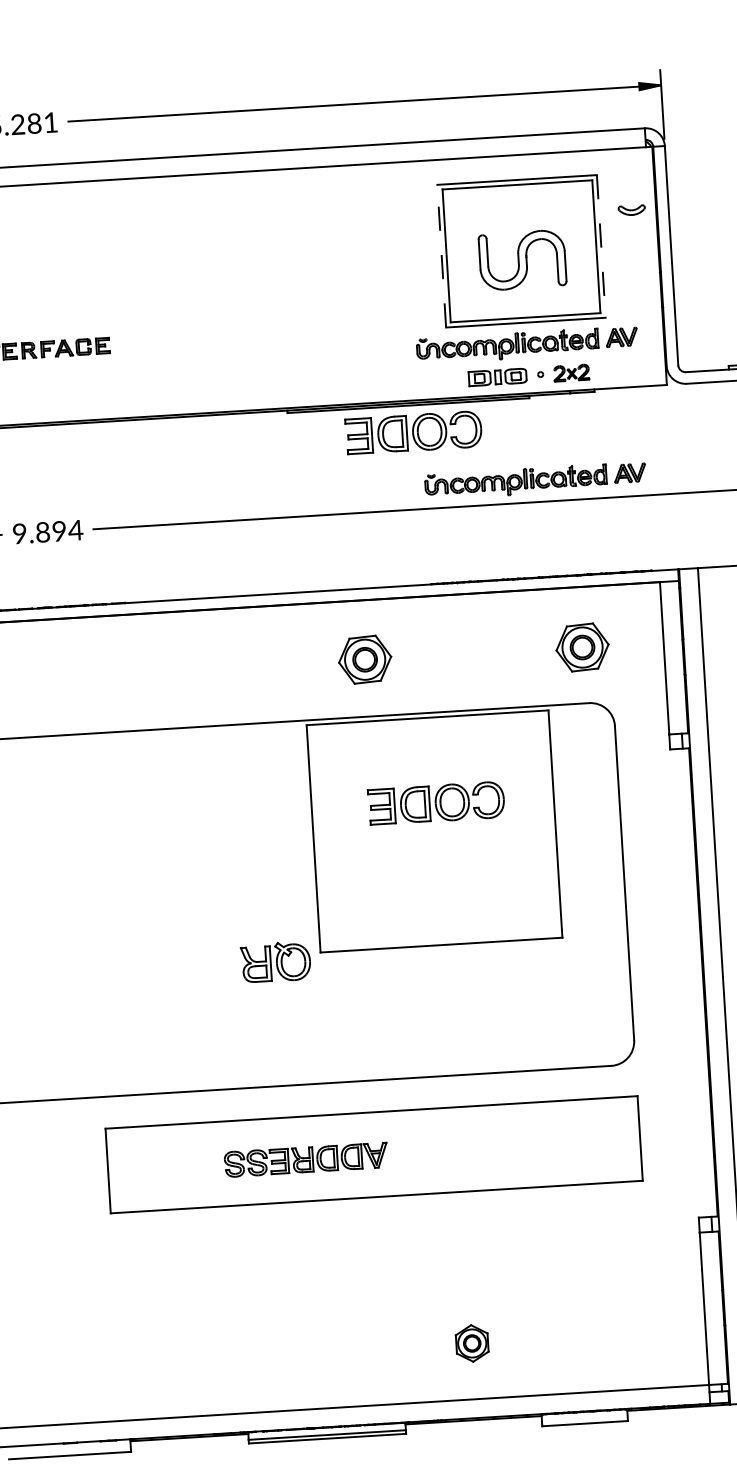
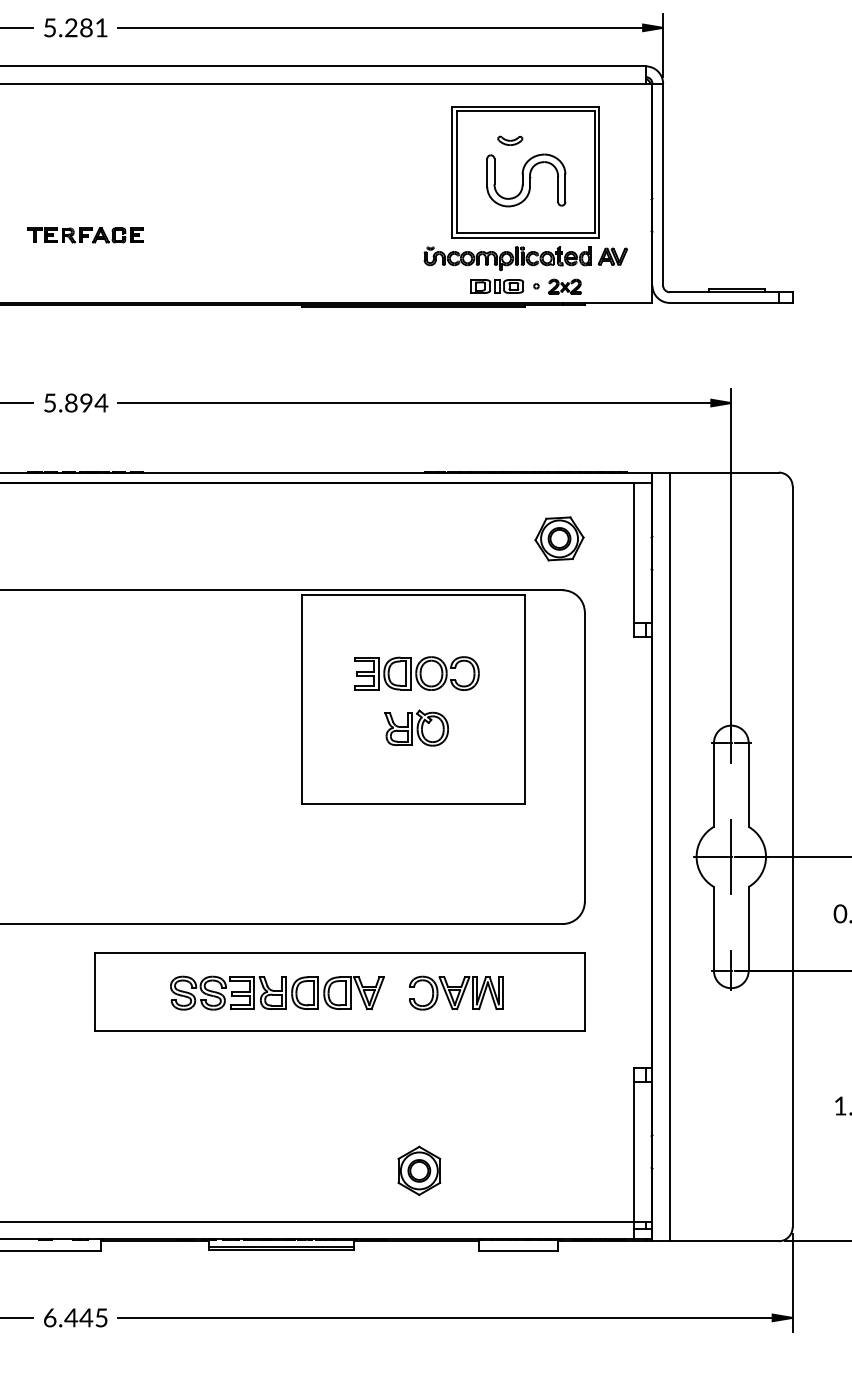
part: (632, 209) -> (510, 140), moved
line: (601, 246) -> (599, 172), dashed -> solid
line: (441, 256) -> (452, 172), dashed -> solid
part: (413, 432) -> (416, 332), removed
part: (535, 480) -> (525, 383), removed
text: (19, 533) -> (49, 402), 9.894 -> 5.894
part: (365, 659) -> (359, 537), removed
part: (275, 961) -> (416, 727), moved
part: (500, 1147) -> (456, 992), added
part: (306, 1159) -> (277, 992), size x1.43
part: (472, 1343) -> (419, 1170), size x1.43

